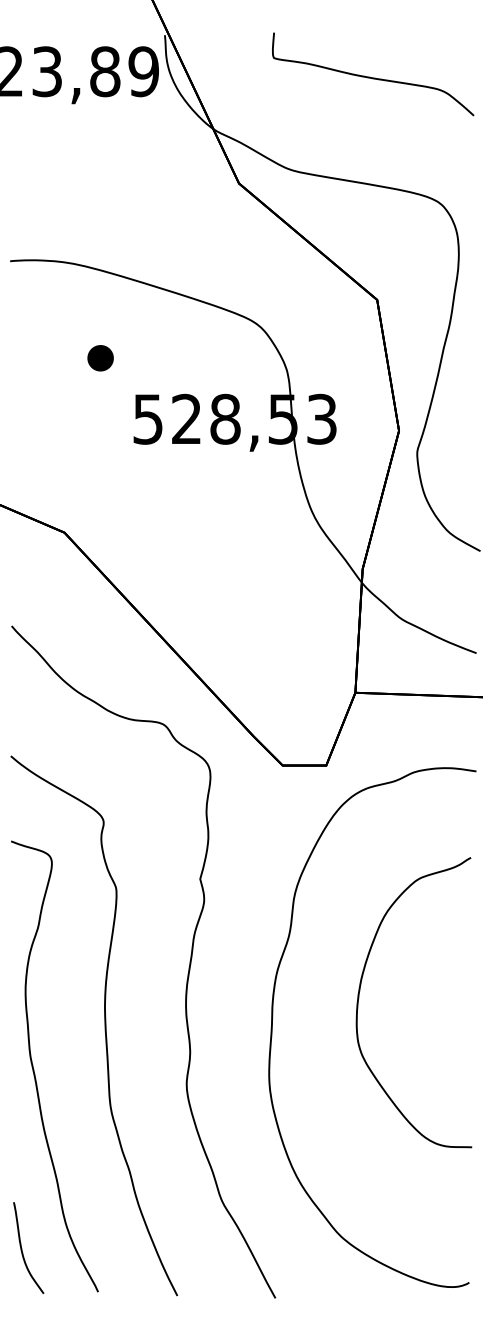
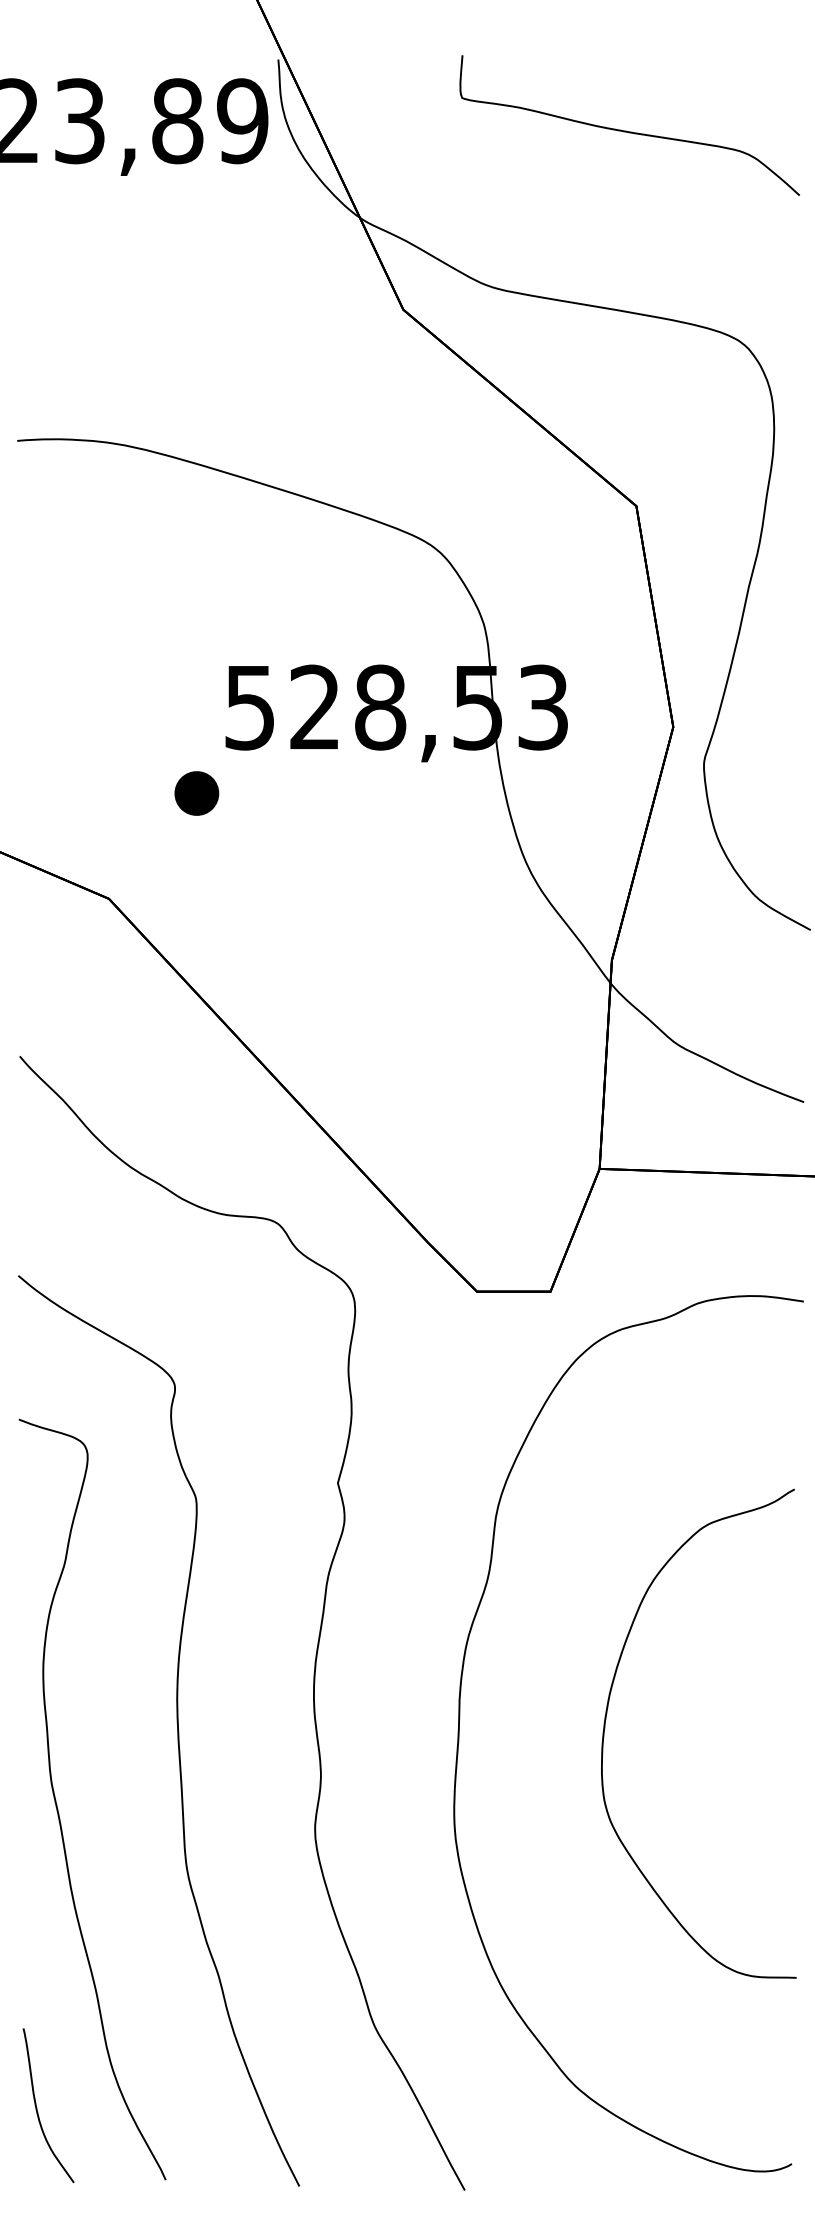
part: (100, 358) -> (196, 793), moved
curve: (360, 991) -> (608, 1715), moved

